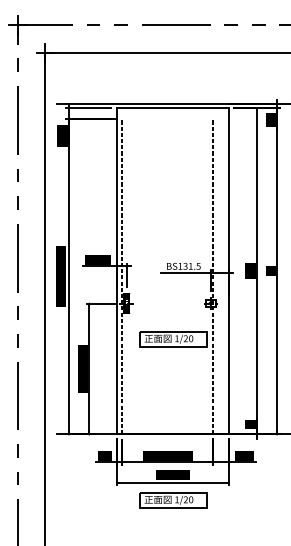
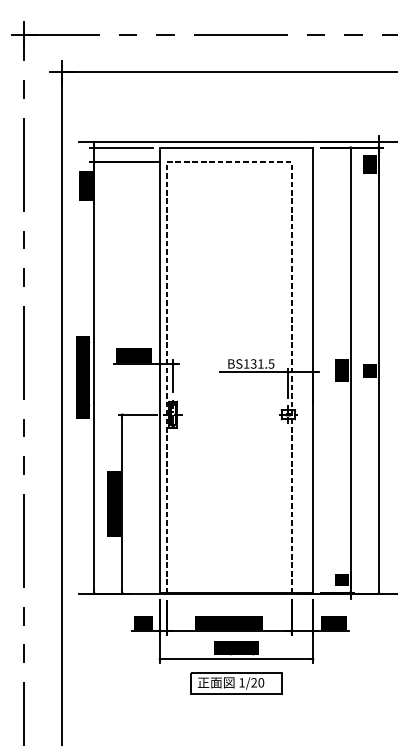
line: (167, 118) -> (229, 162), added
part: (172, 339) -> (236, 463), removed

